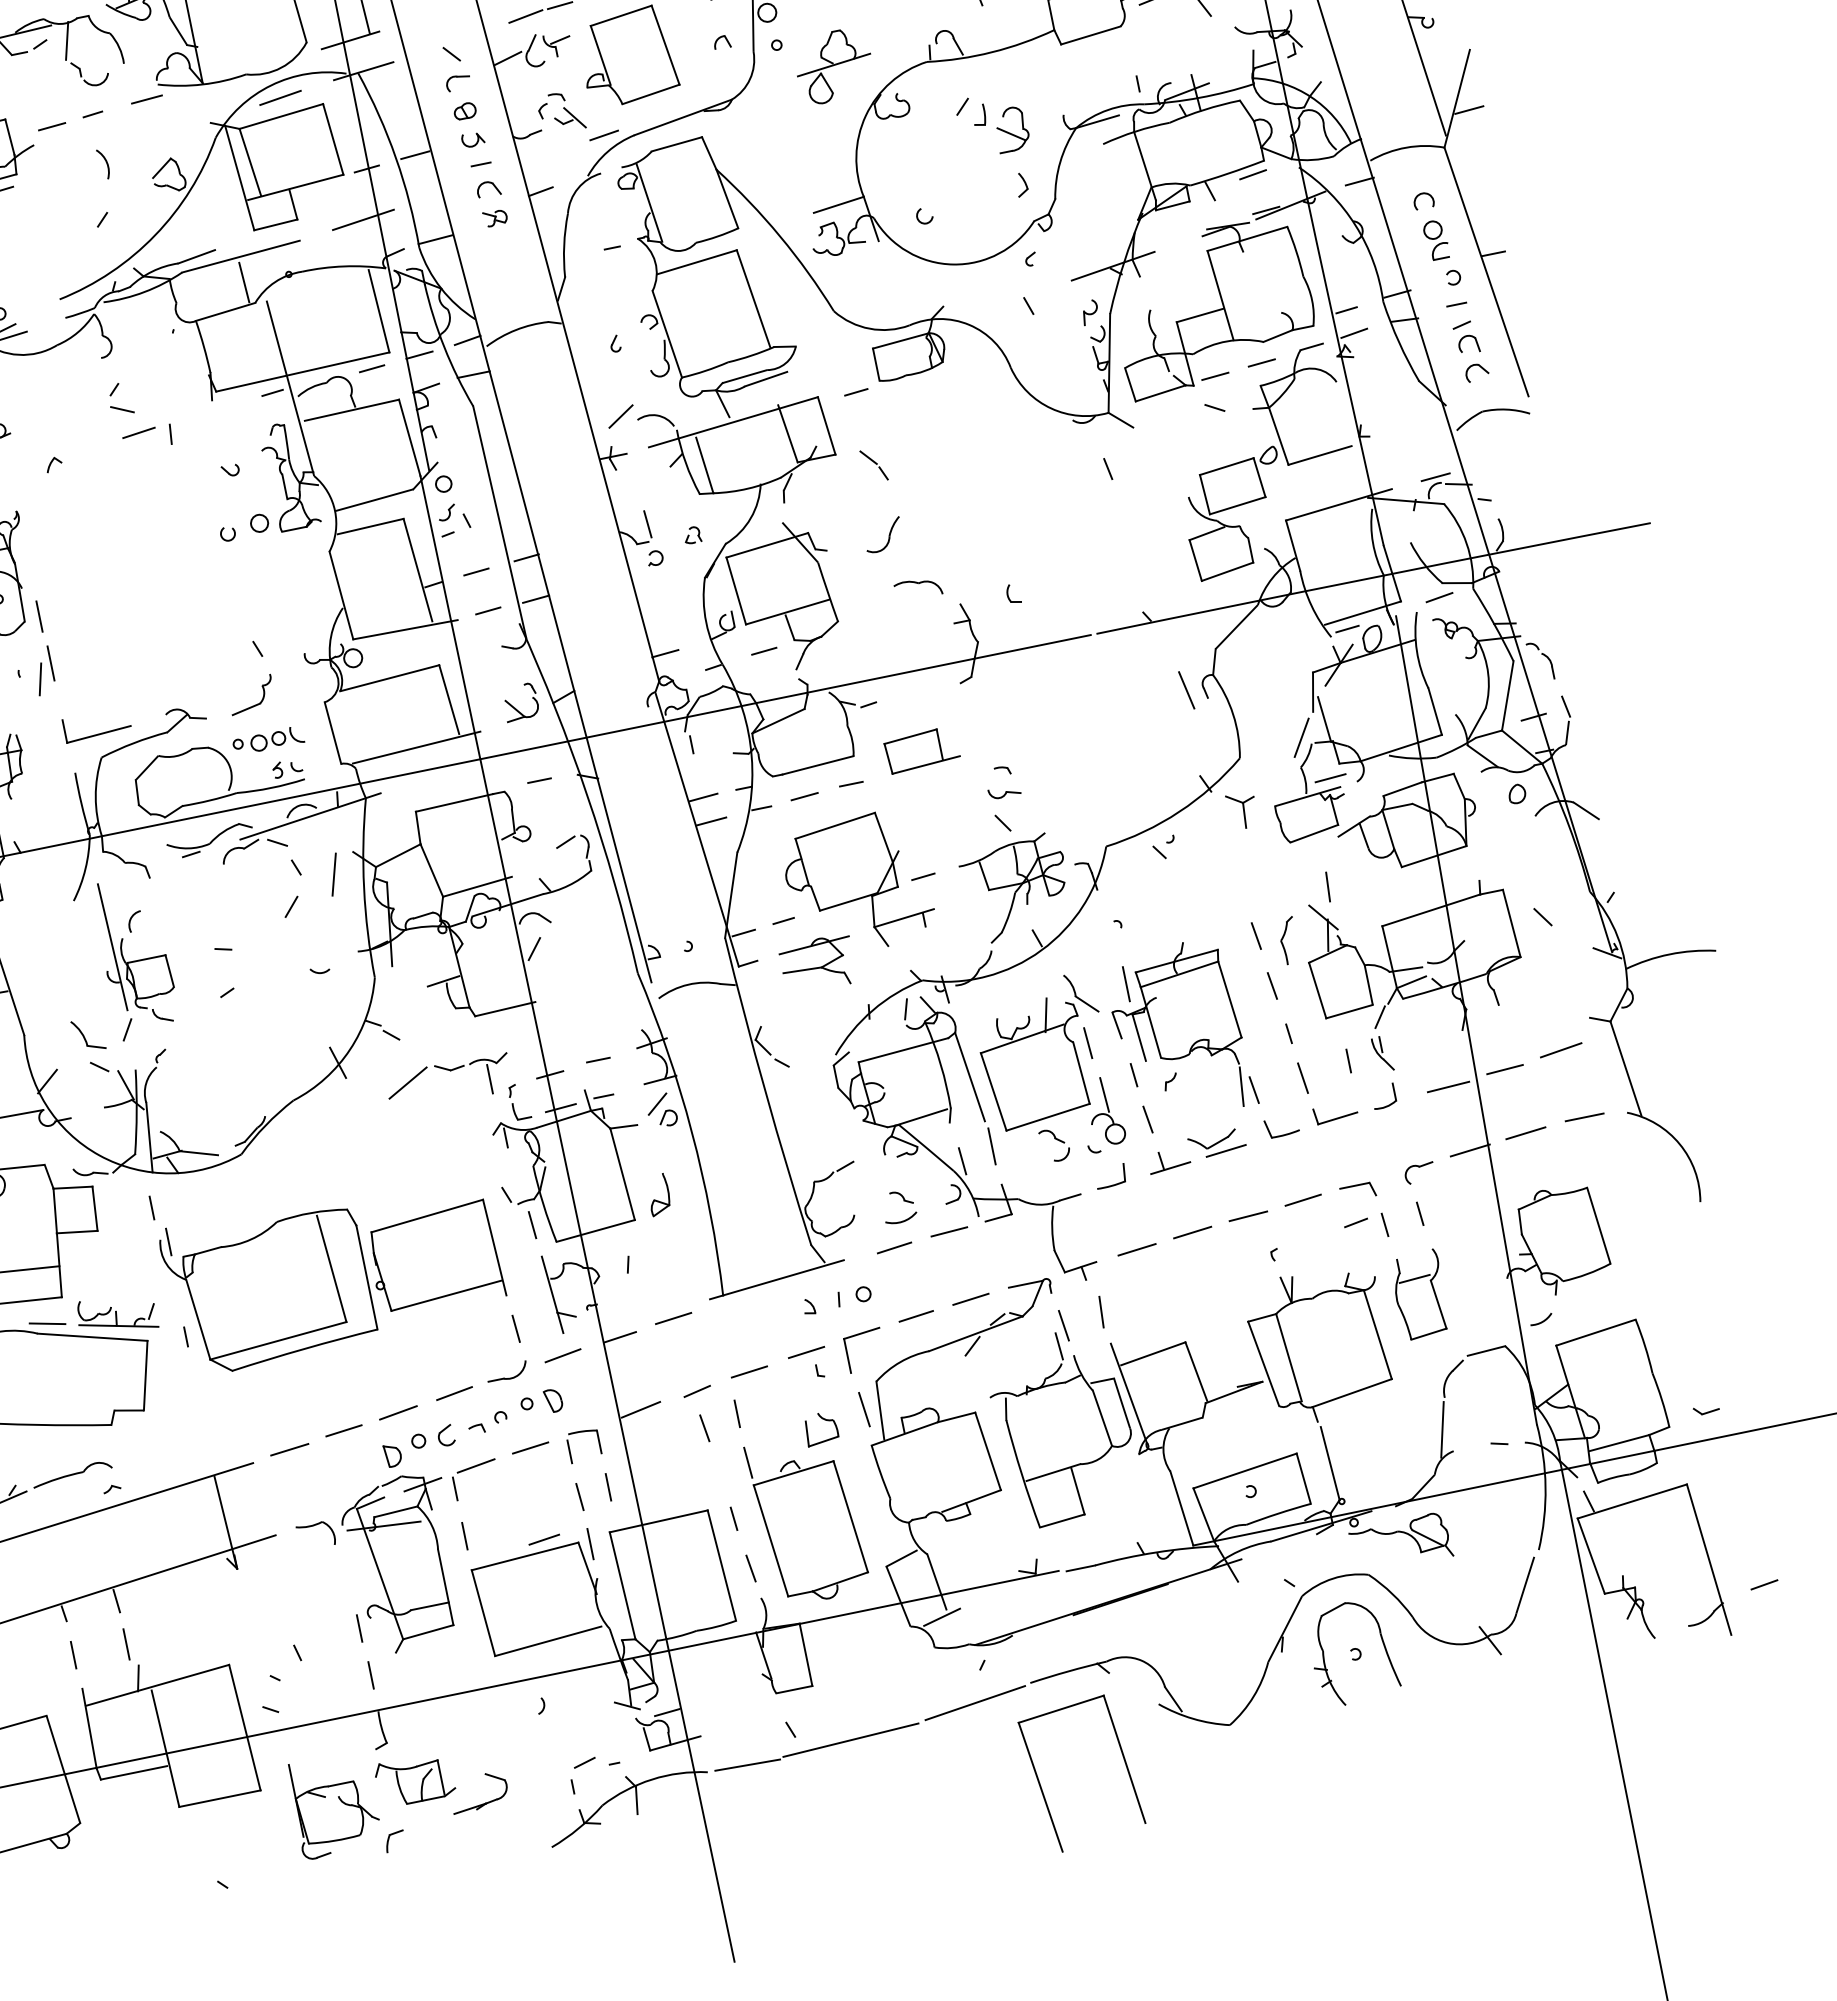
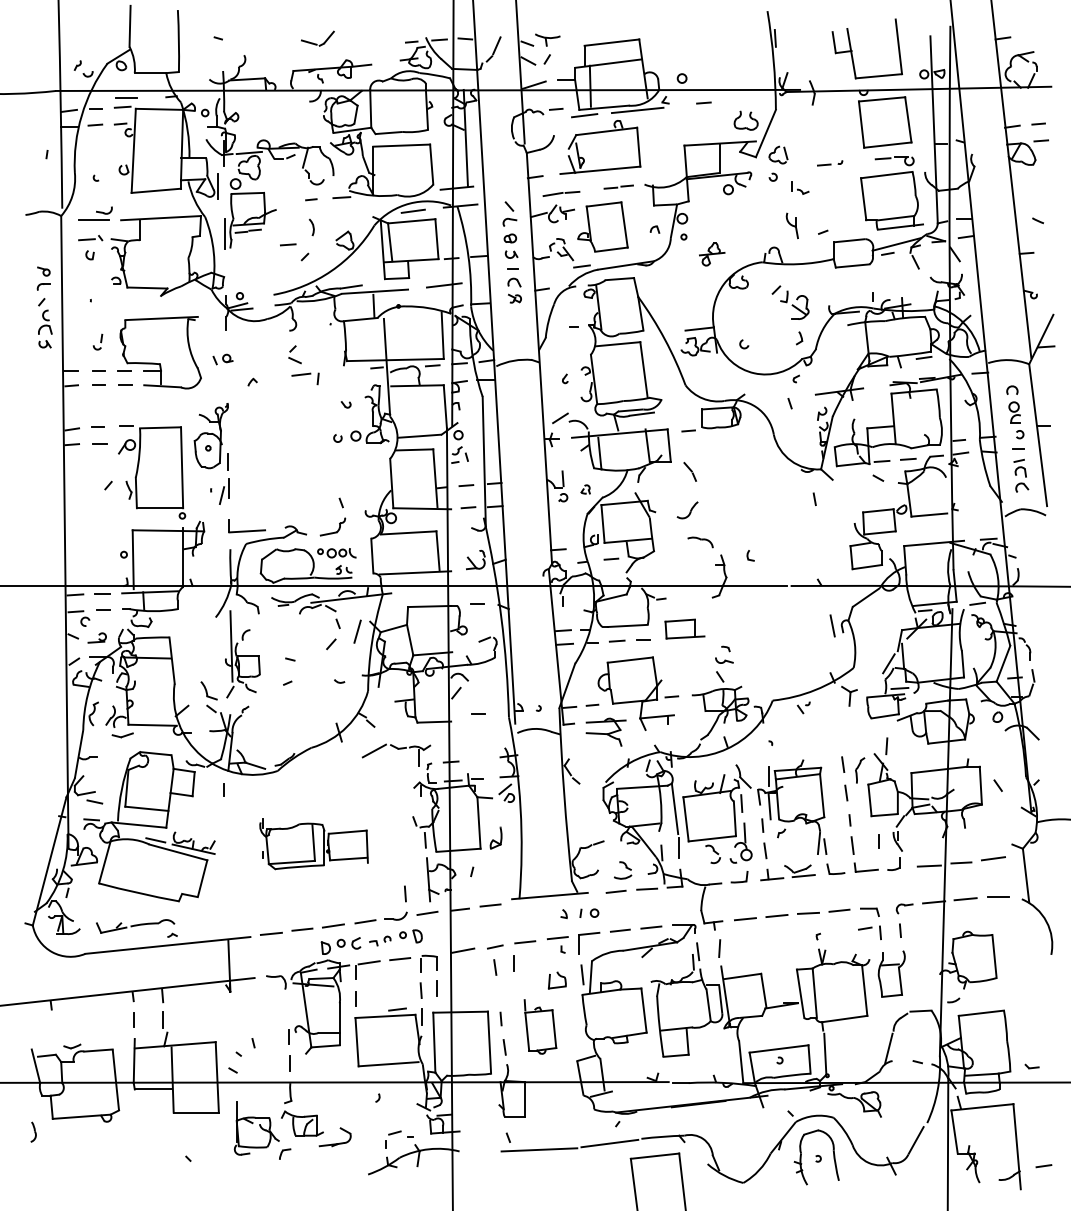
part: (832, 66) -> (711, 254), size x0.6
line: (52, 125) -> (288, 244), moved
line: (598, 1058) -> (478, 713), moved
part: (332, 1273) -> (313, 844), size x0.6
part: (807, 1517) -> (540, 1026), size x0.6
line: (747, 1764) -> (481, 1151), removed

